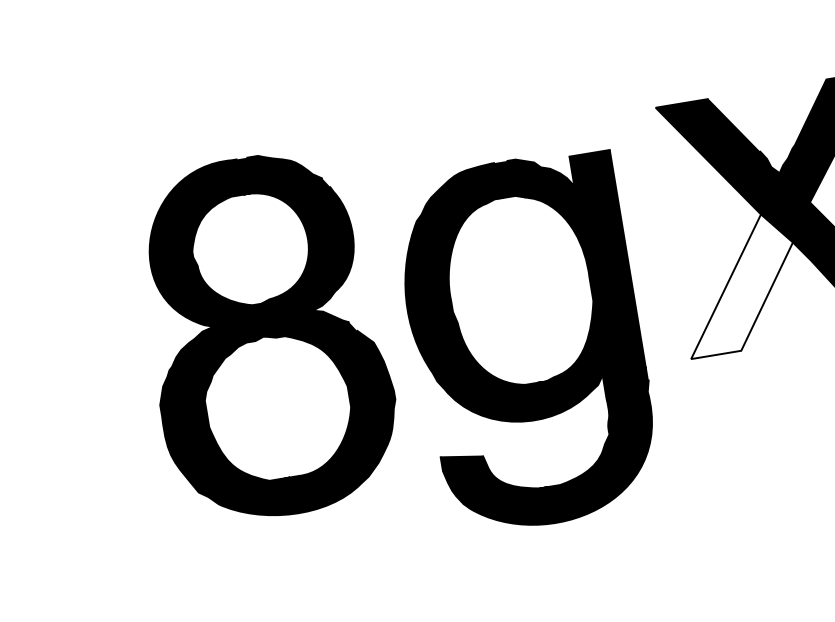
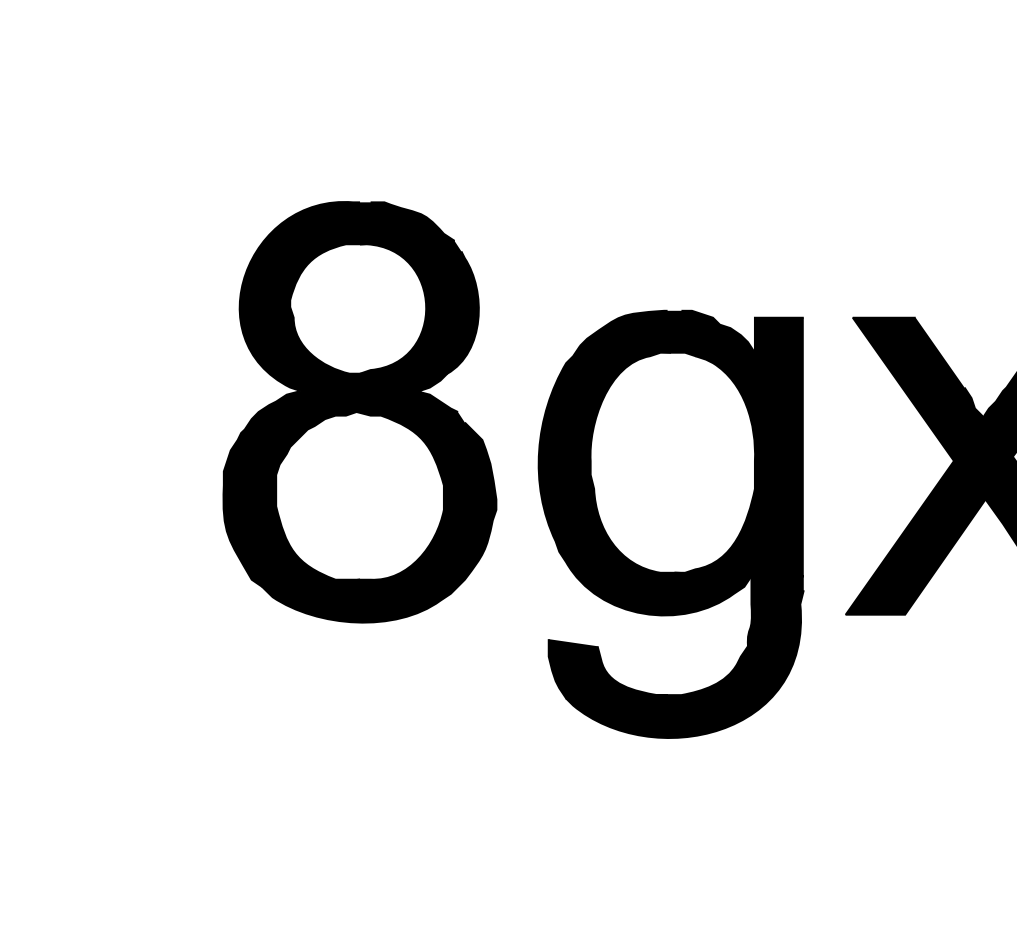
fill: (739, 284) -> (915, 537), added
part: (266, 336) -> (359, 412), moved
part: (527, 341) -> (670, 523), moved

